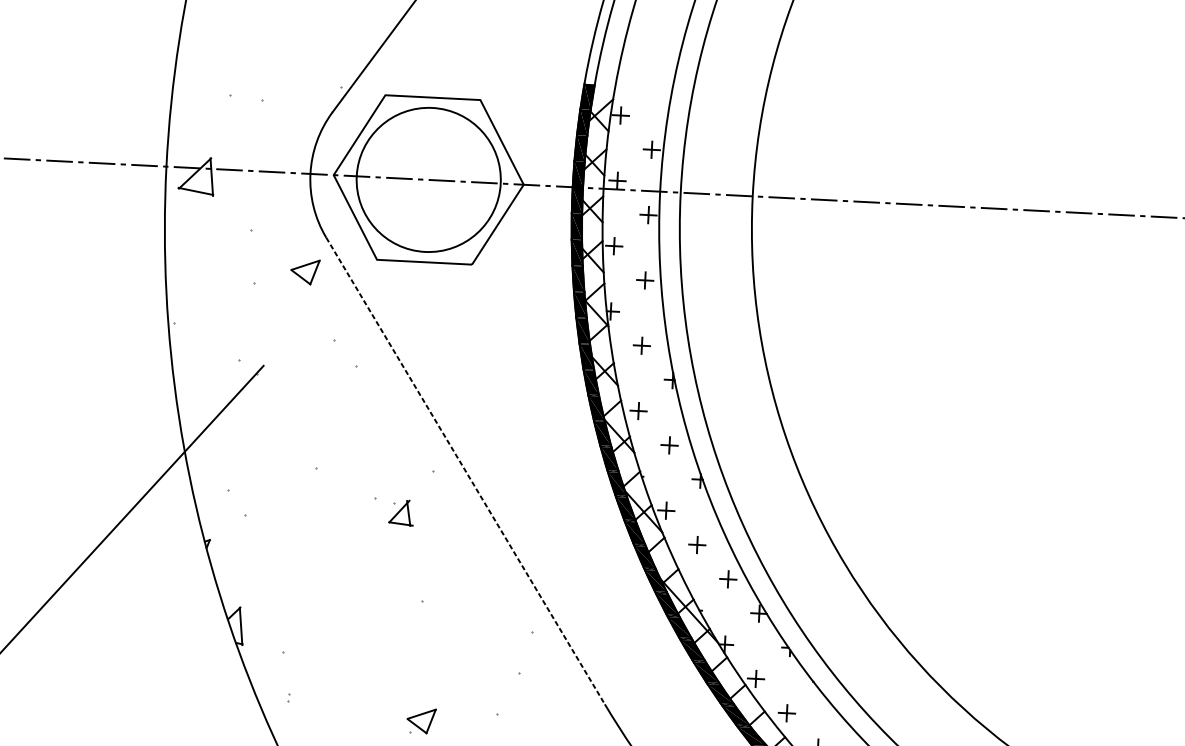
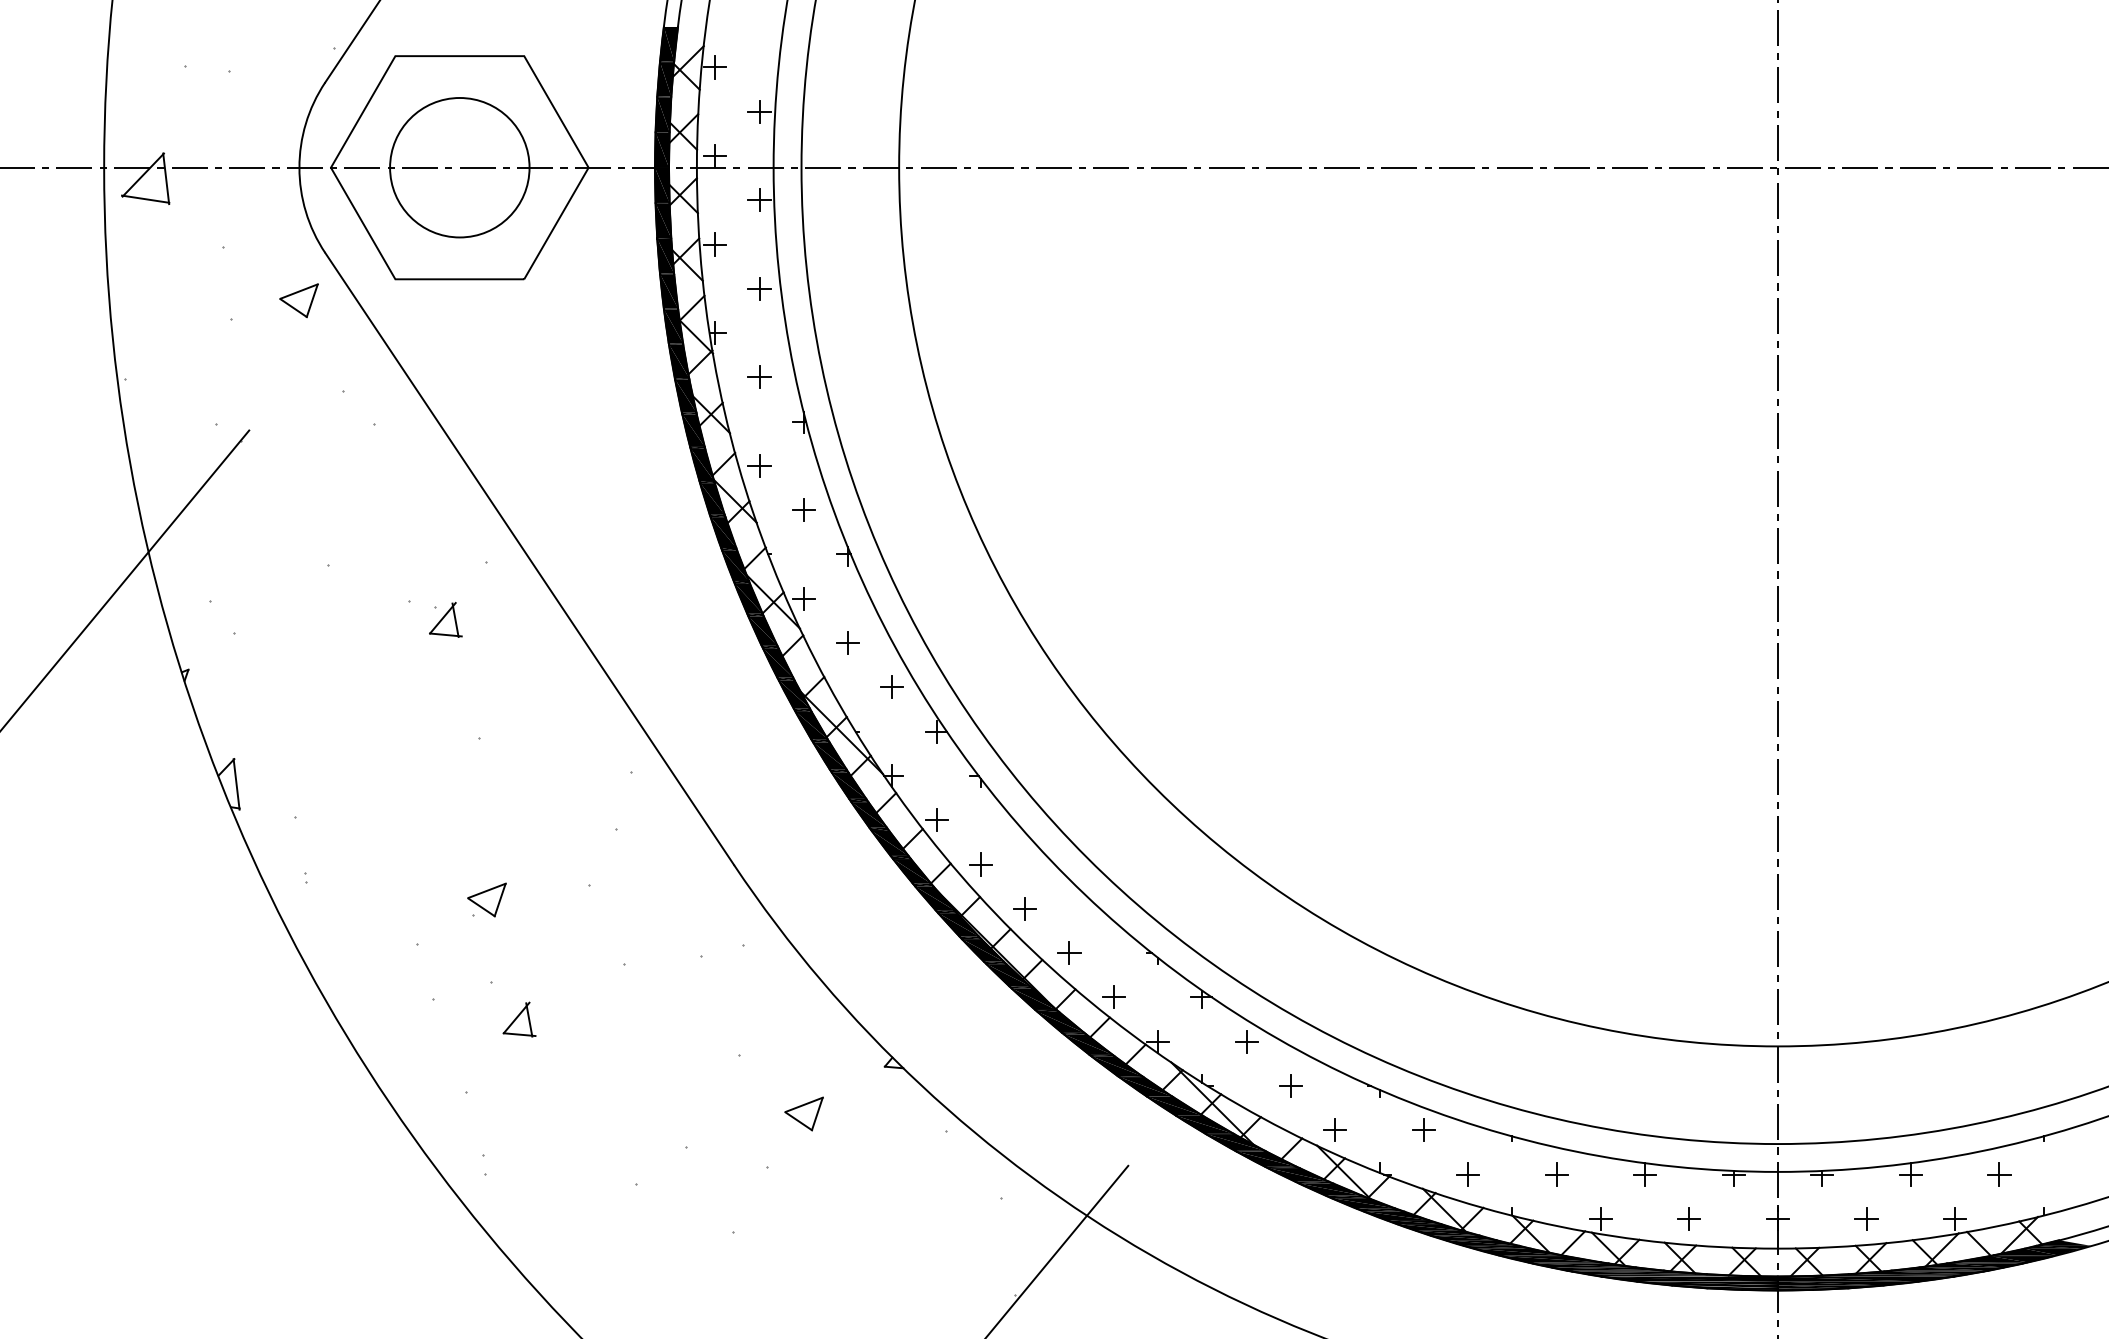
circle: (428, 179) -> (459, 167), size x0.71
line: (465, 470) -> (529, 558), dashed -> solid

